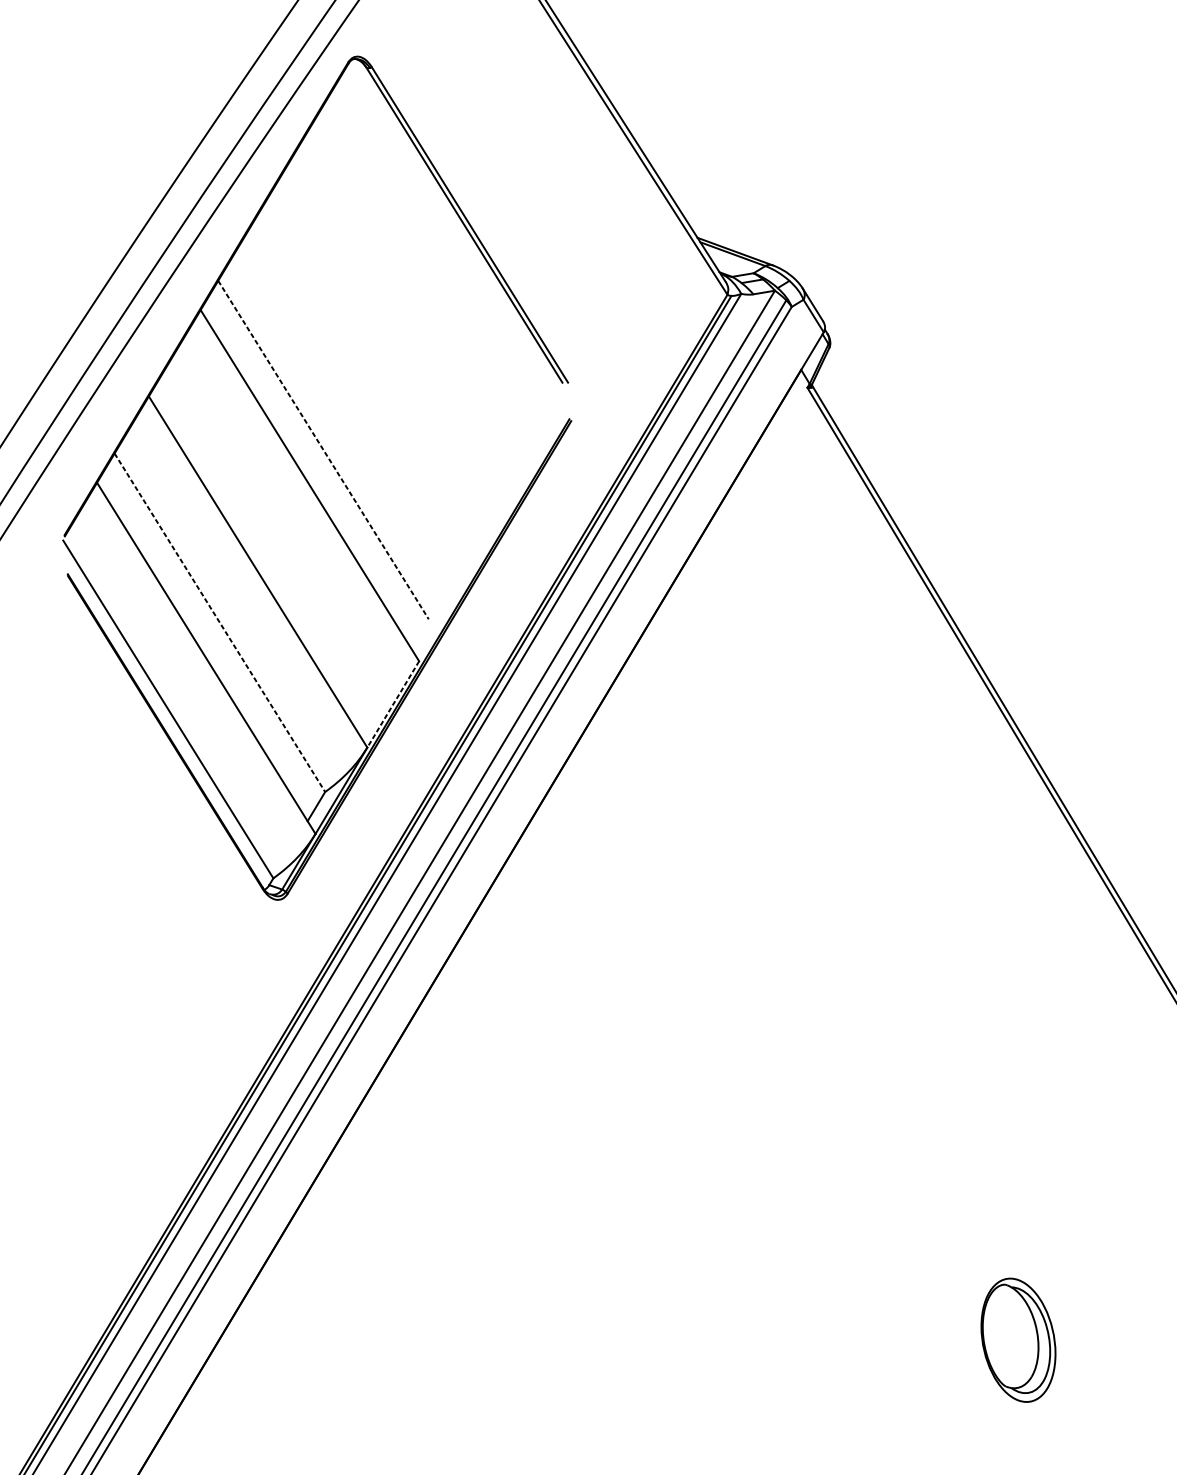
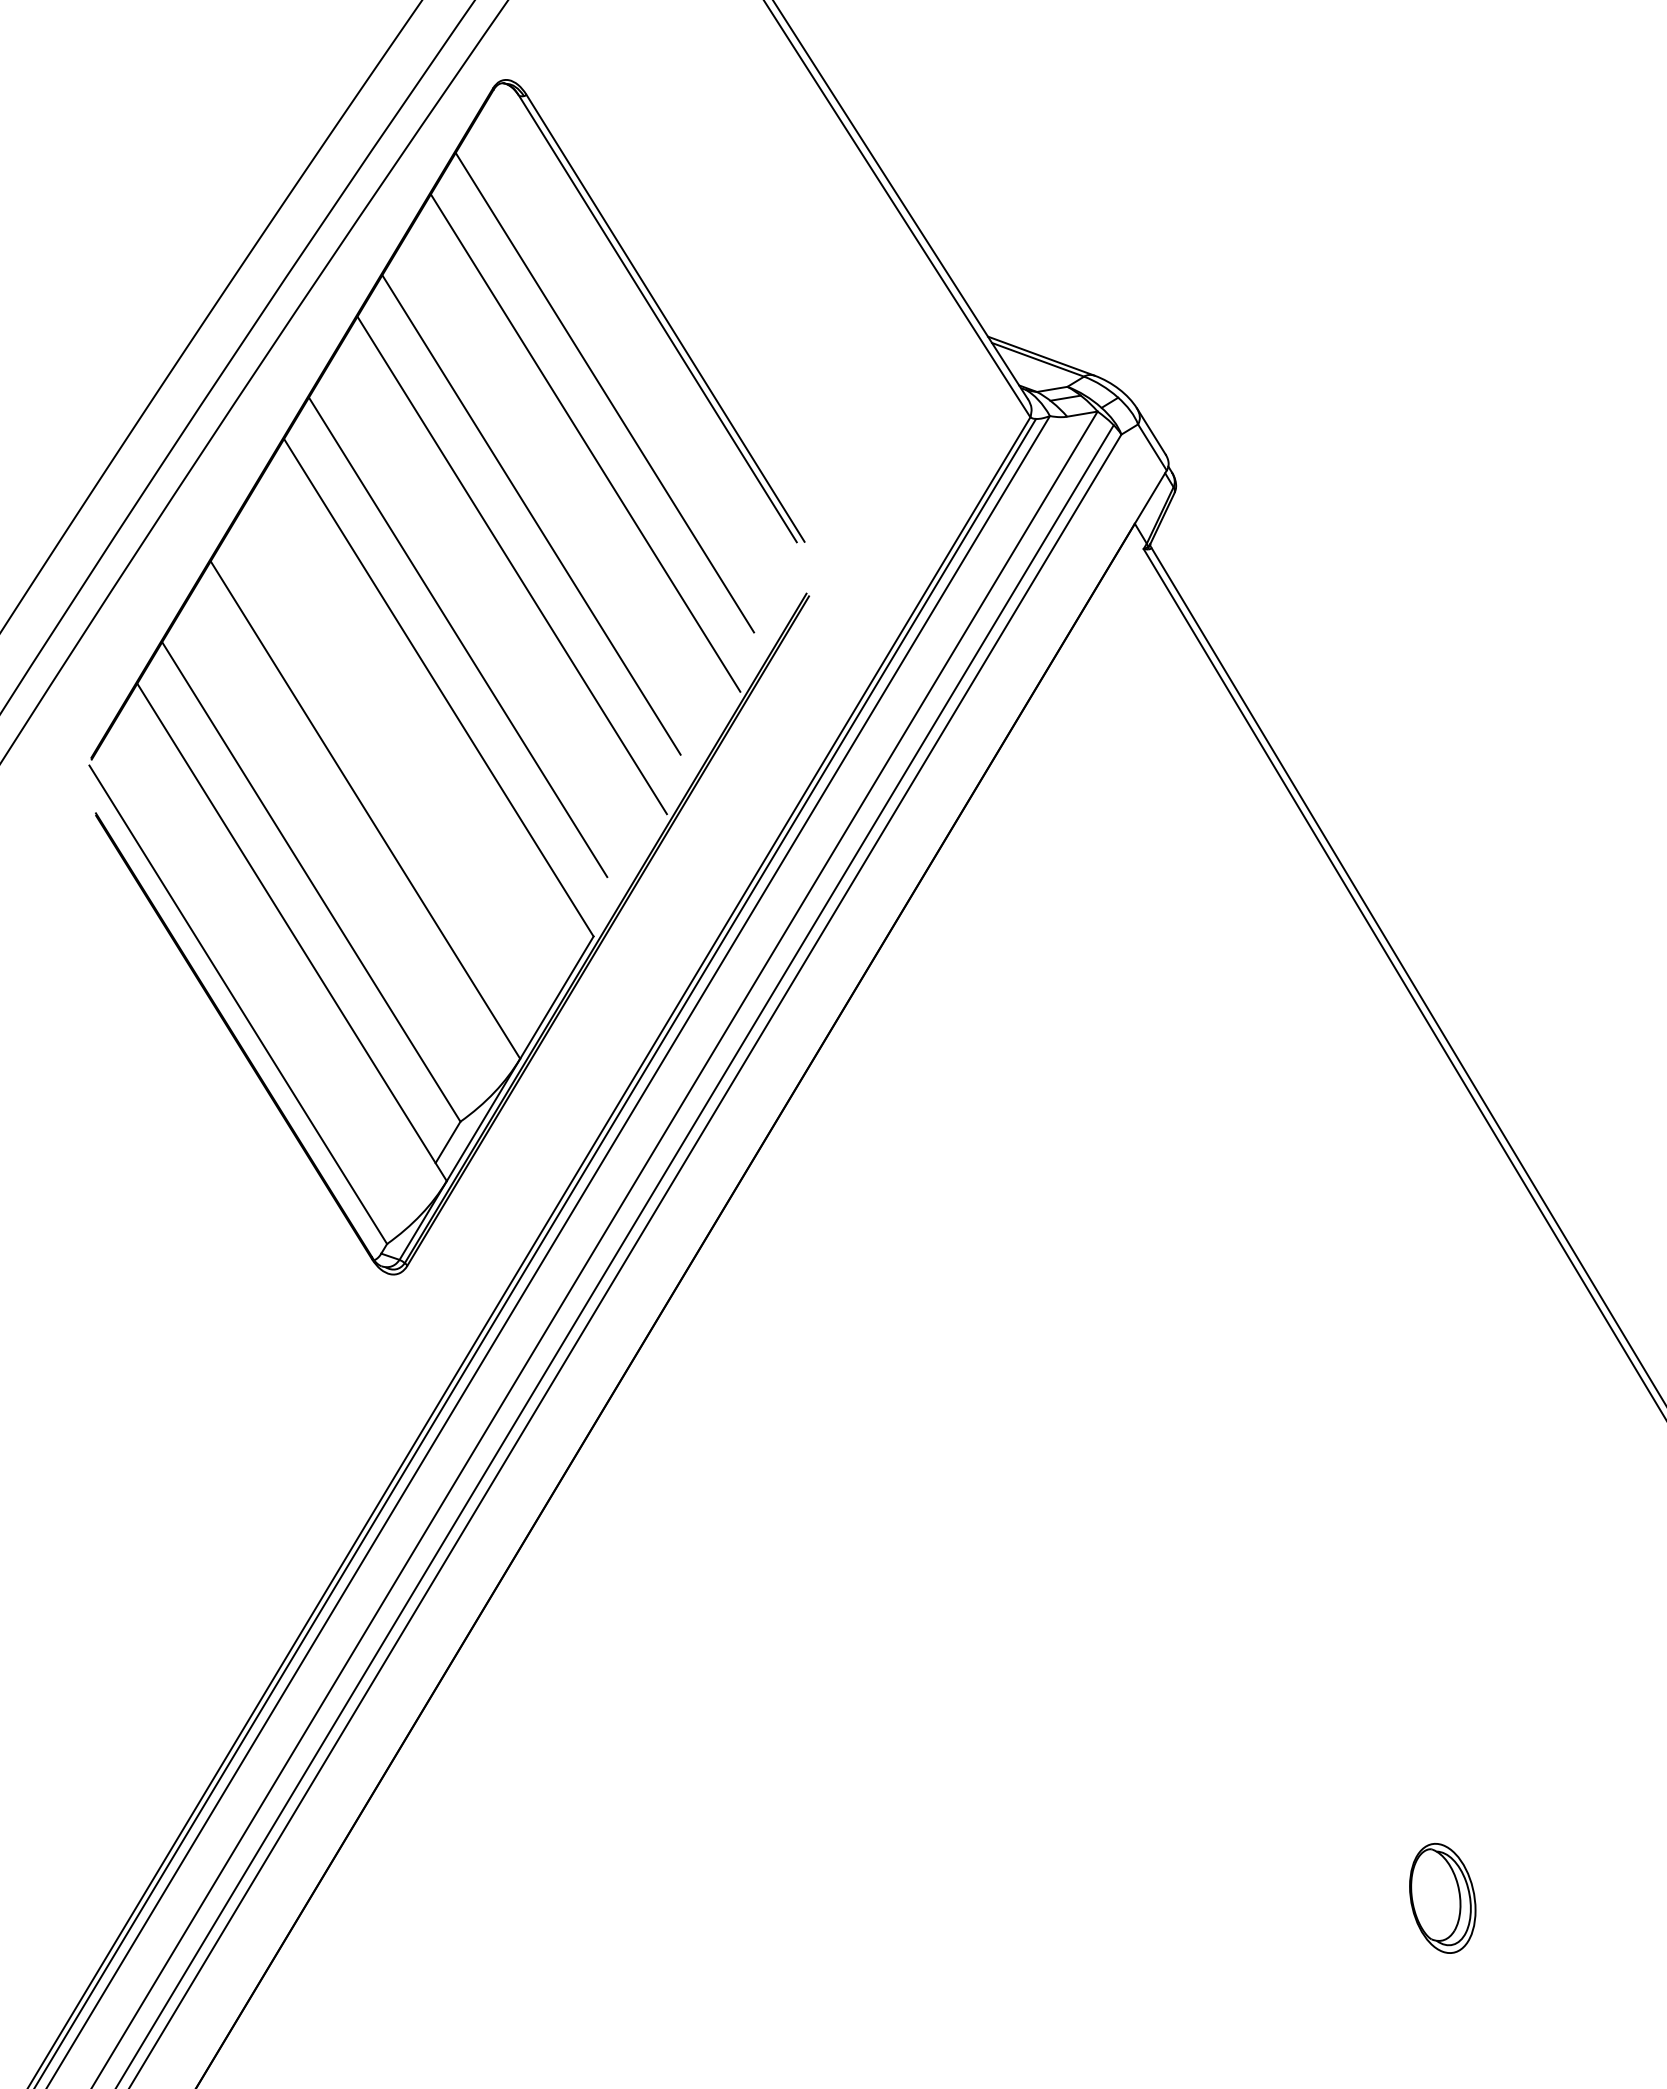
line: (426, 277) -> (604, 392), added
line: (413, 312) -> (585, 442), added
line: (375, 363) -> (531, 514), added
line: (361, 399) -> (511, 565), added
line: (323, 450) -> (458, 637), dashed -> solid
line: (220, 623) -> (311, 882), dashed -> solid
line: (392, 705) -> (556, 998), dashed -> solid
part: (1018, 1340) -> (1442, 1898), size x0.62

